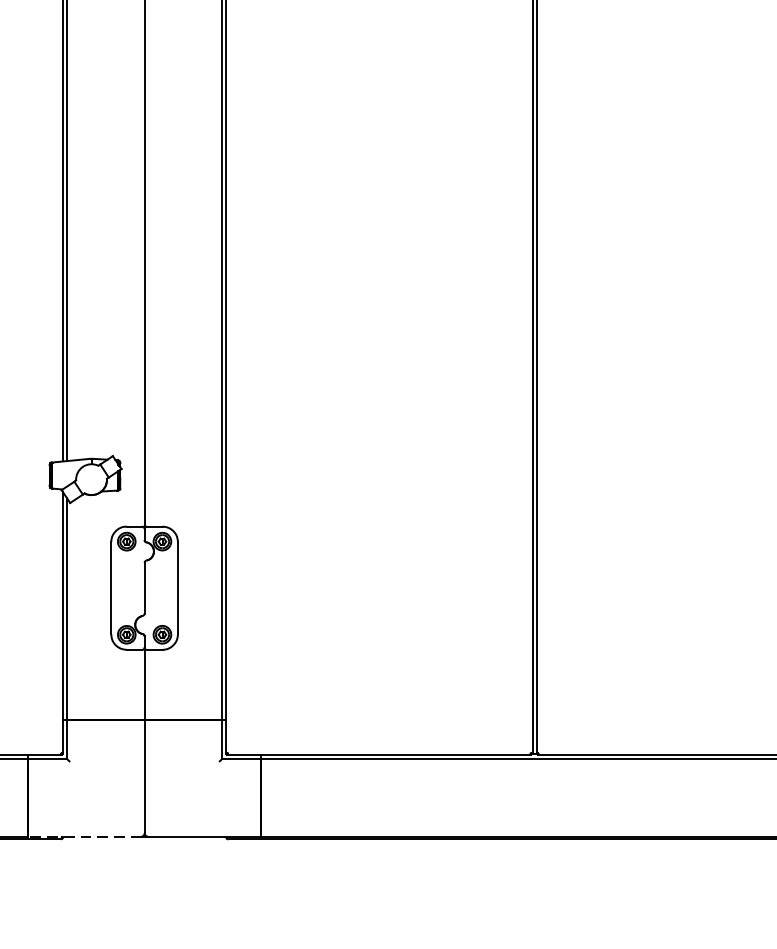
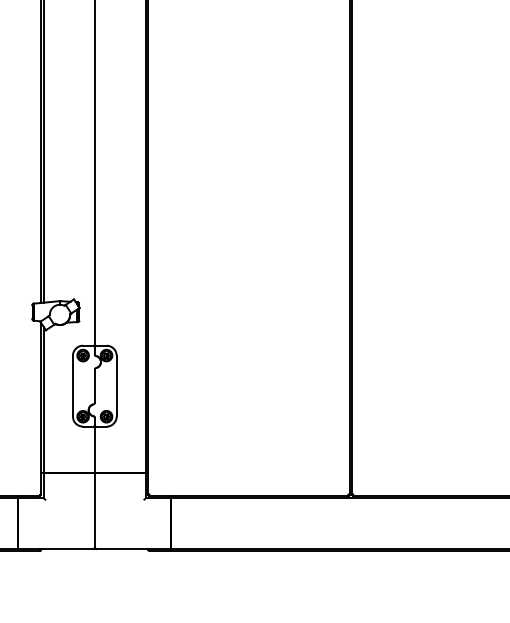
line: (84, 836) -> (55, 549), dashed -> solid

